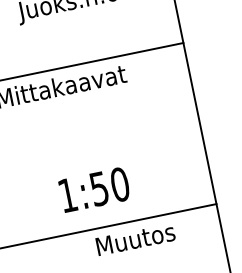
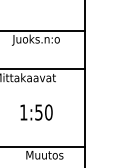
text: (94, 189) -> (36, 112), moved

